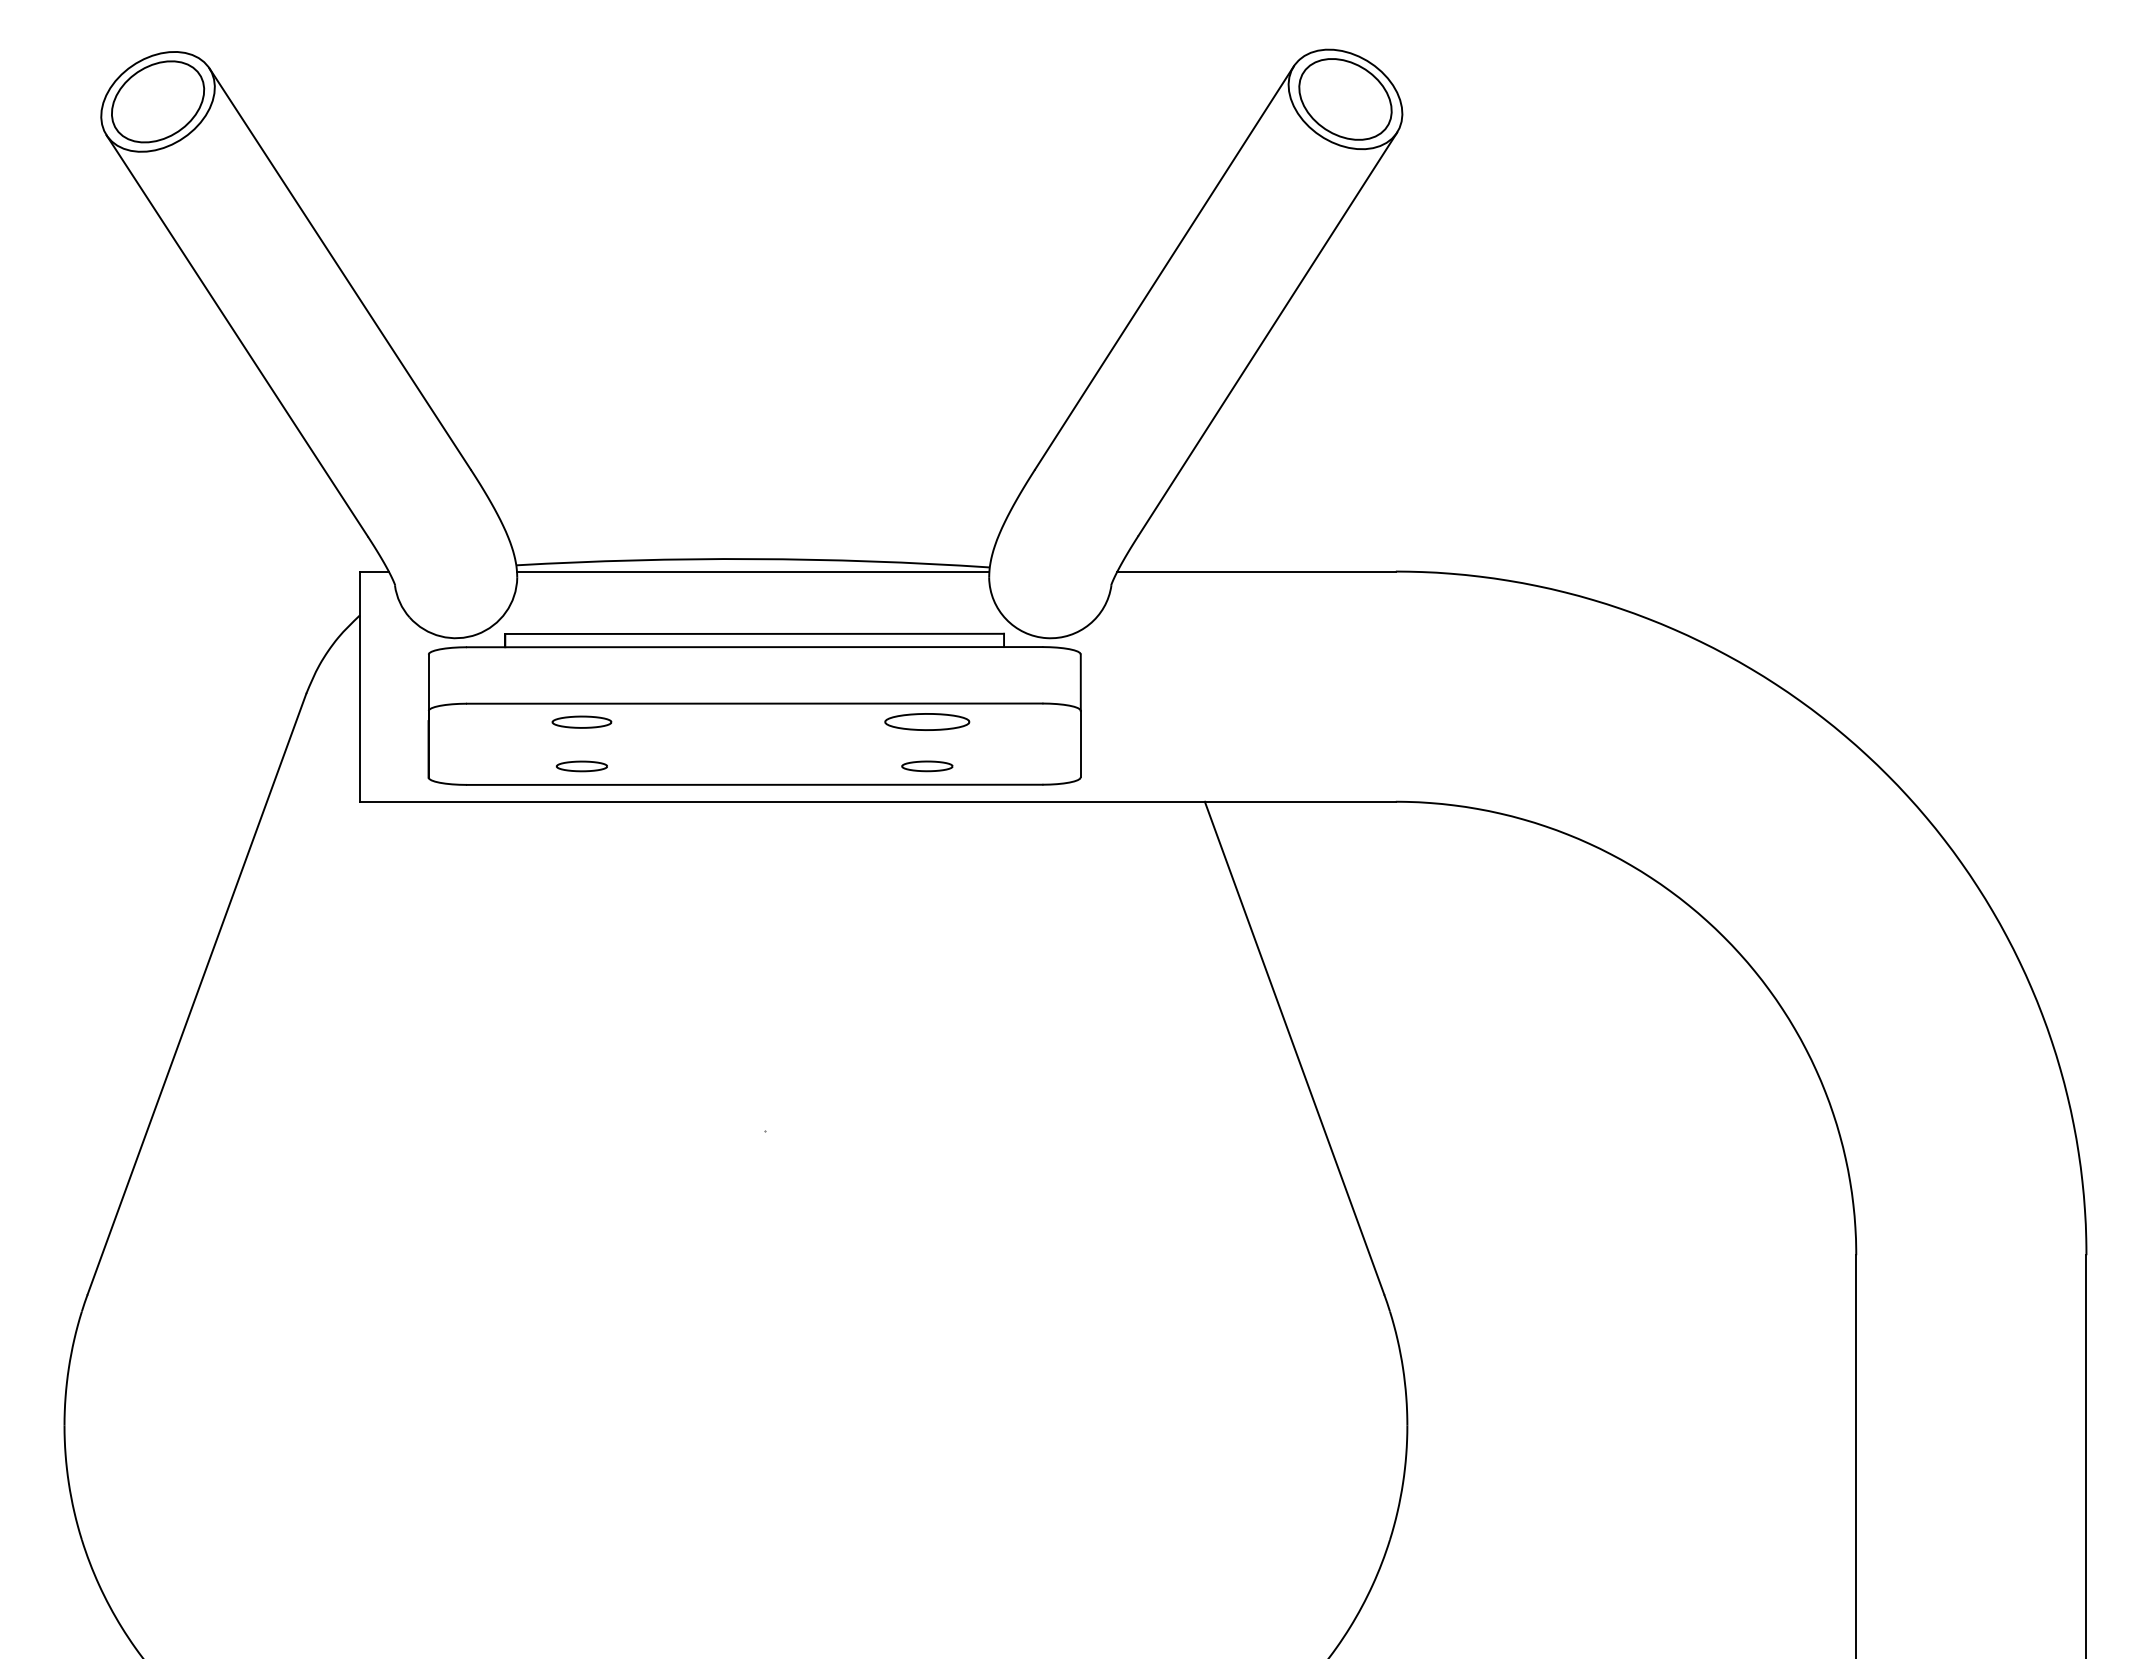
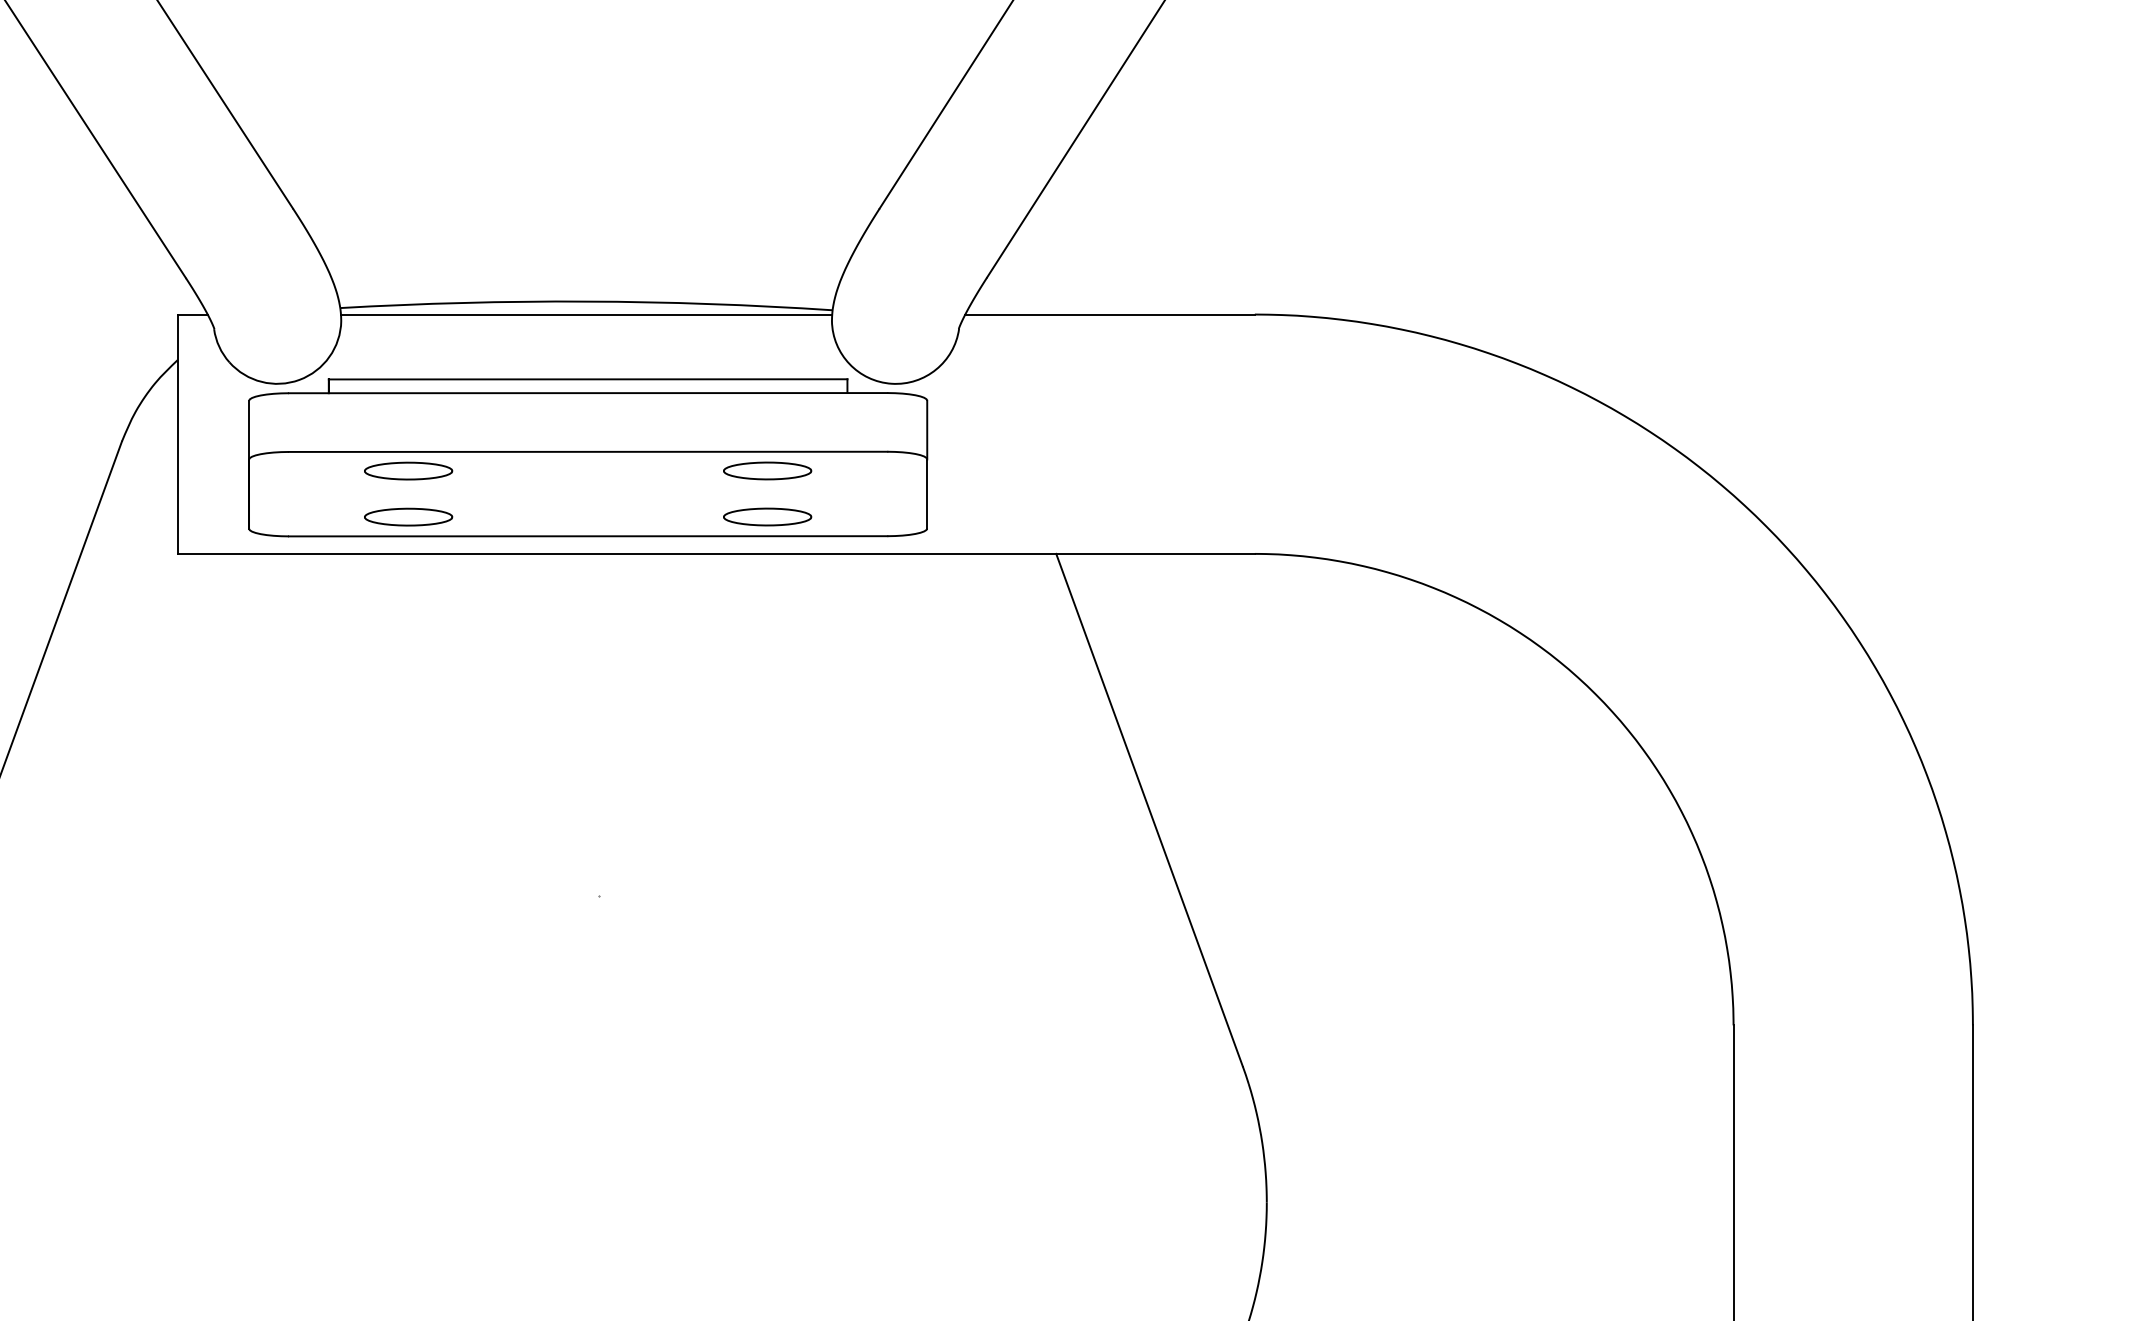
part: (581, 722) -> (408, 471), size x1.43
part: (581, 766) -> (408, 517), size x1.67
part: (927, 766) -> (767, 517), size x1.67

